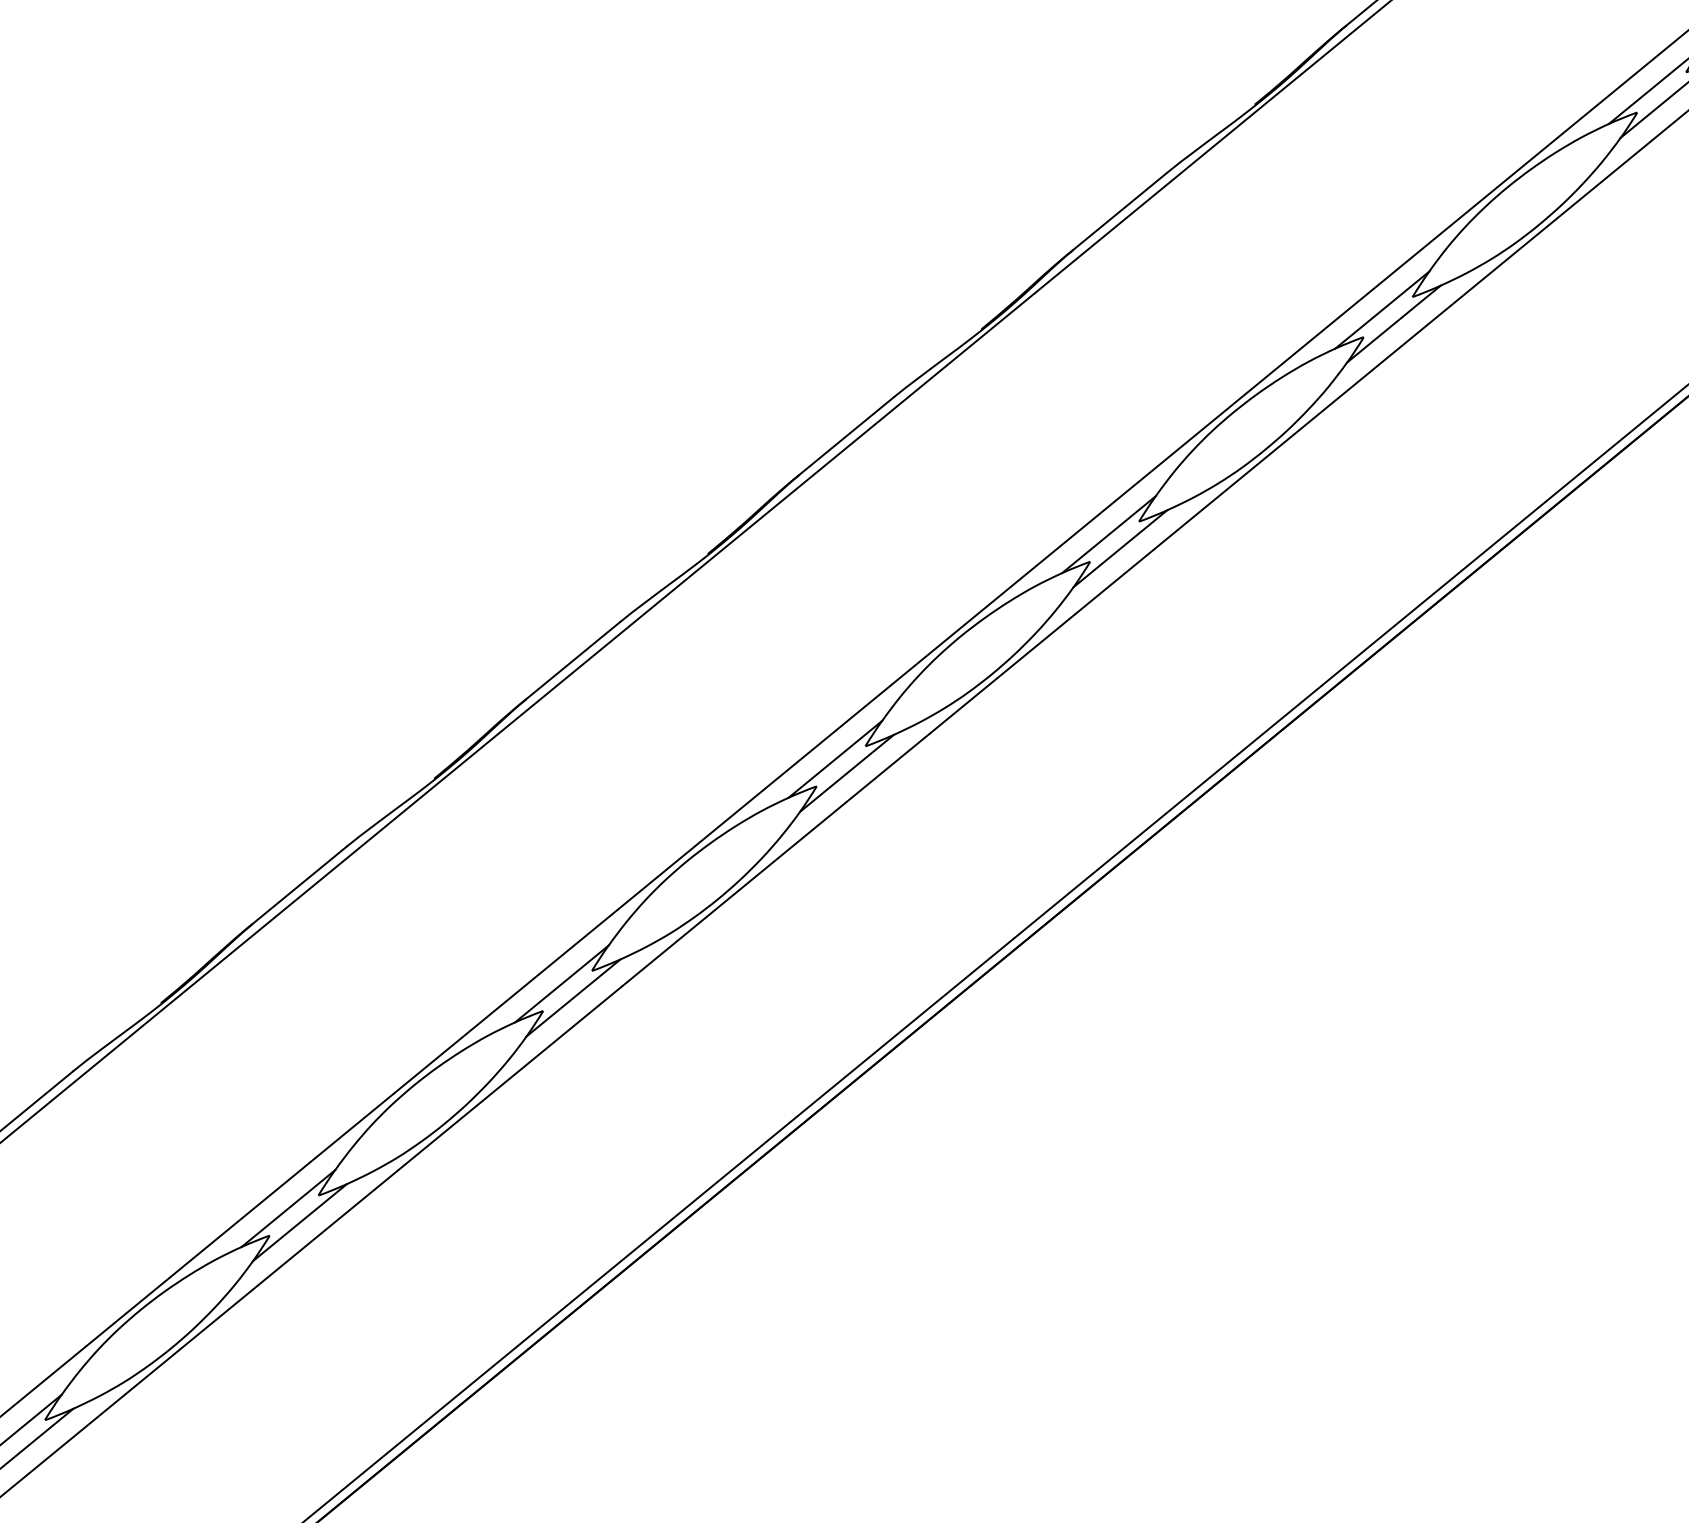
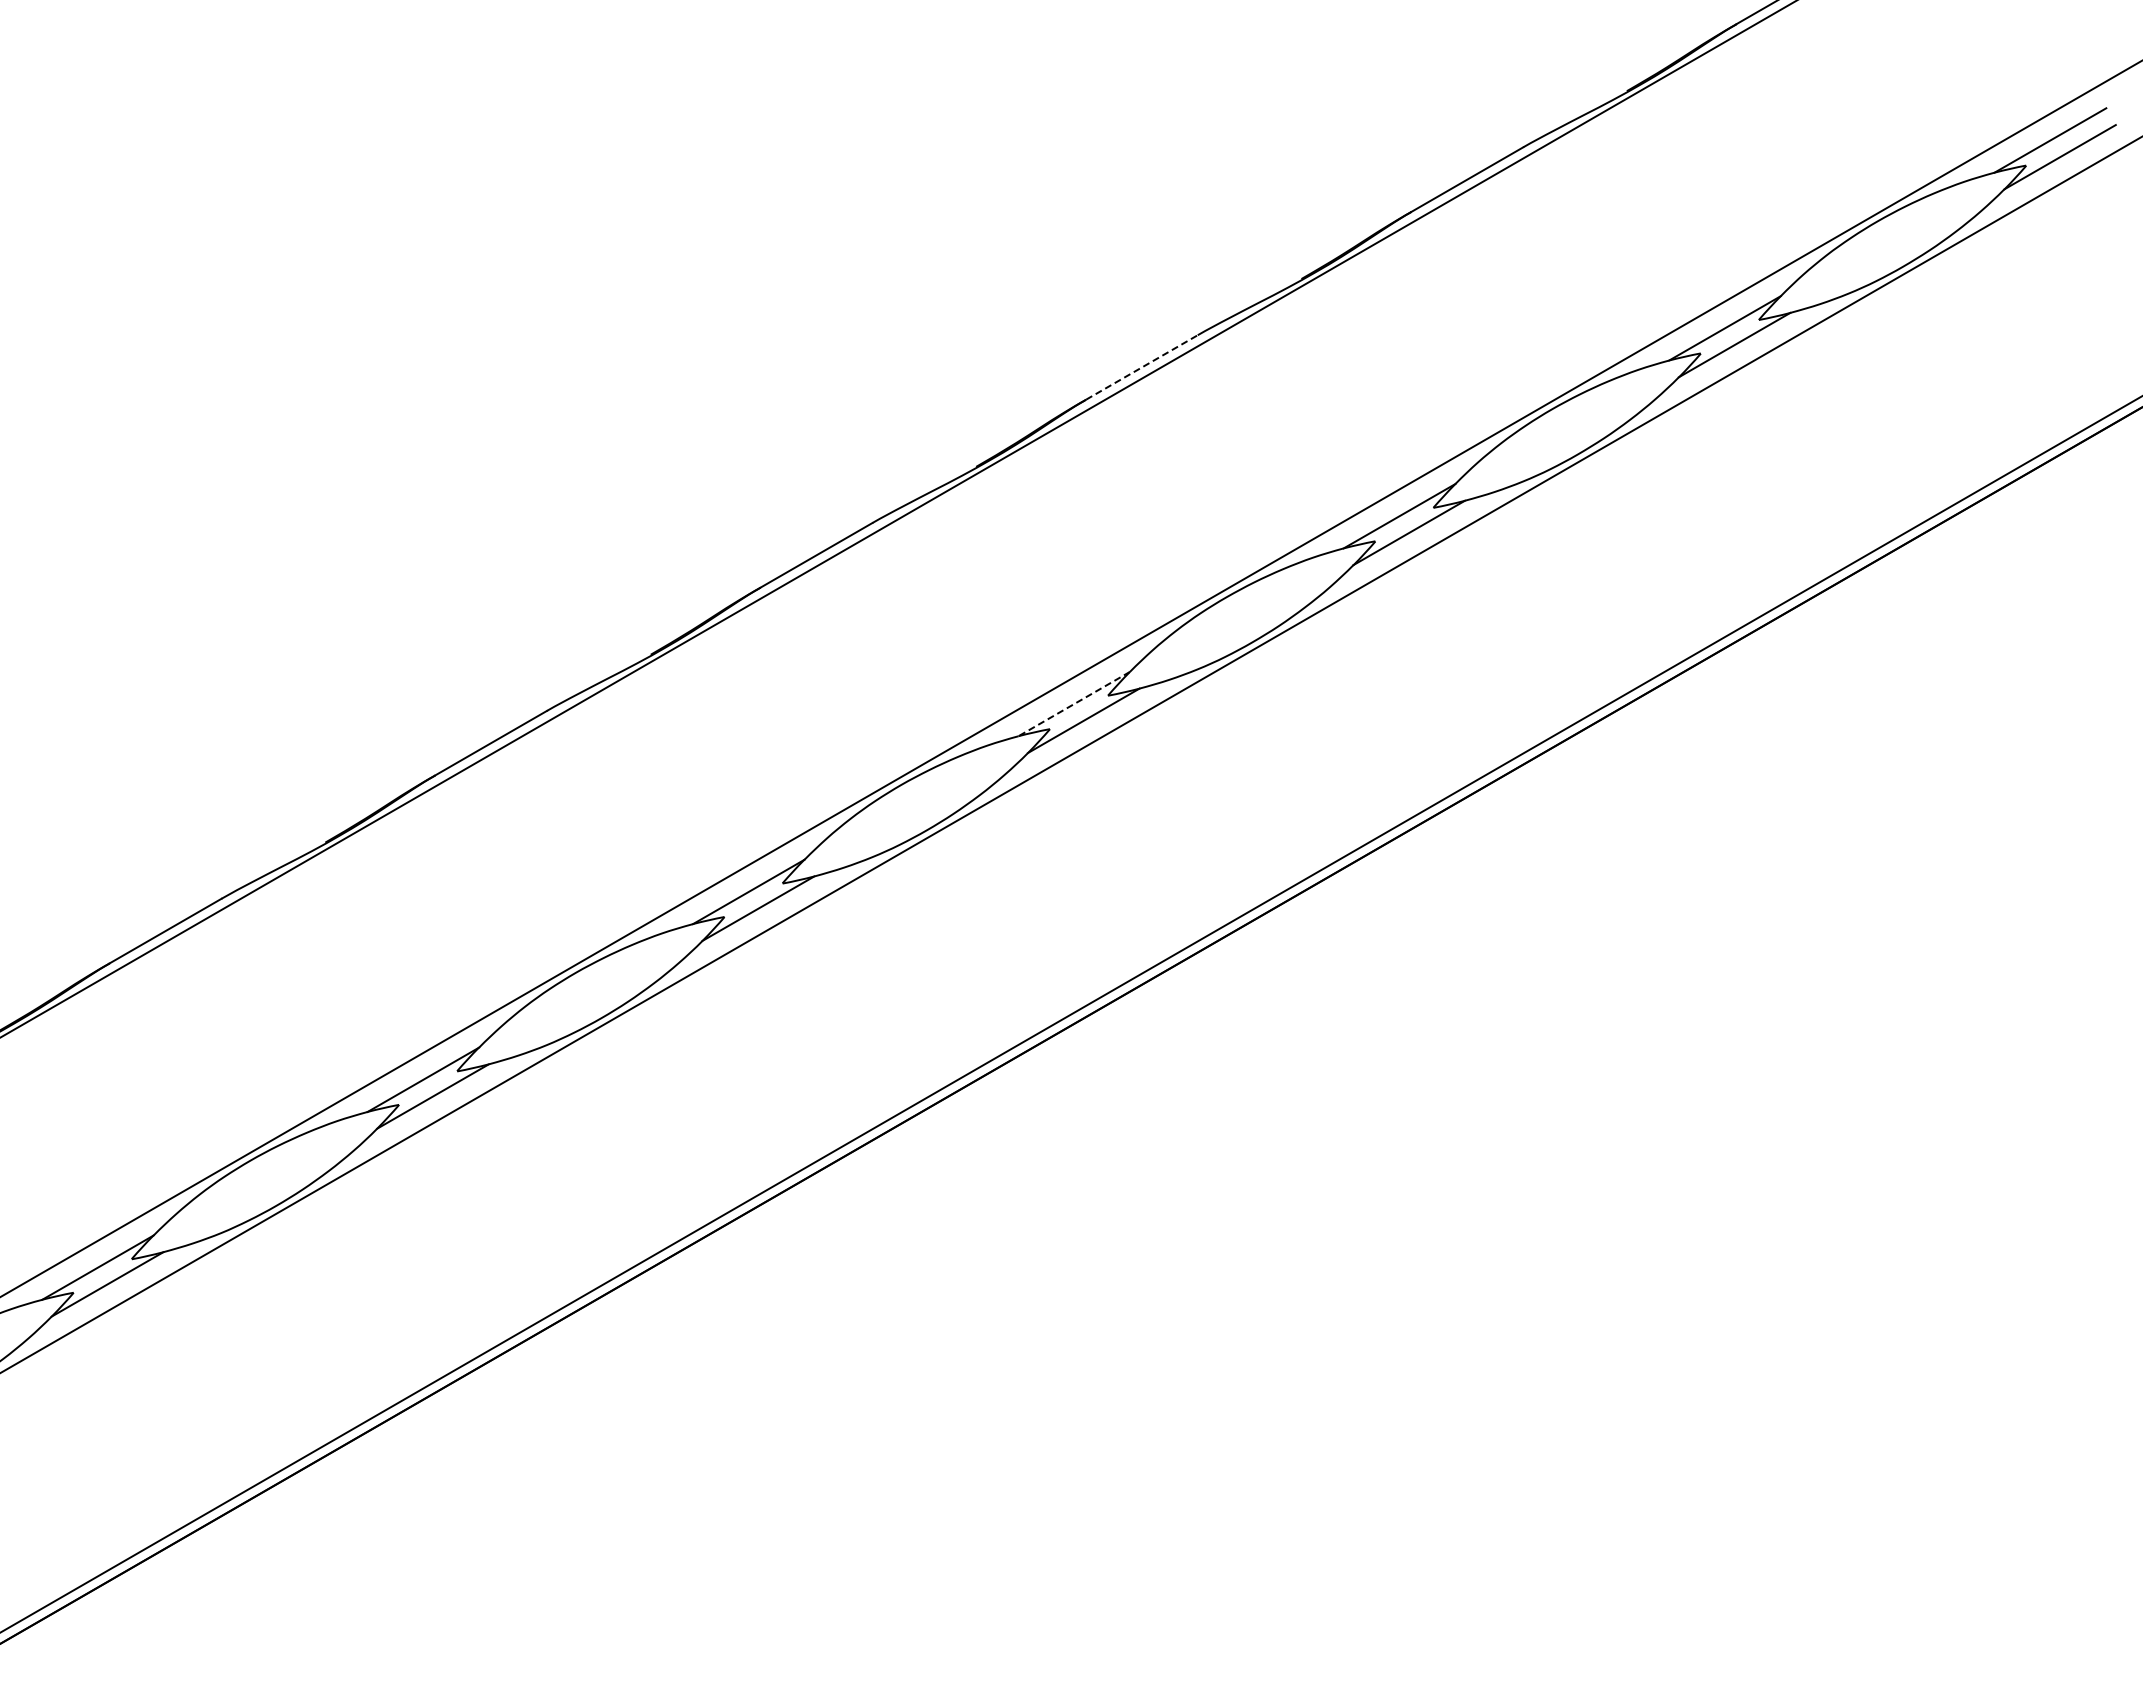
line: (1120, 211) -> (1142, 367), solid -> dashed
line: (1108, 535) -> (1073, 704), solid -> dashed

